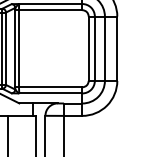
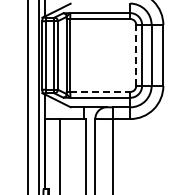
line: (88, 47) -> (136, 54), solid -> dashed
line: (50, 86) -> (100, 91), solid -> dashed

